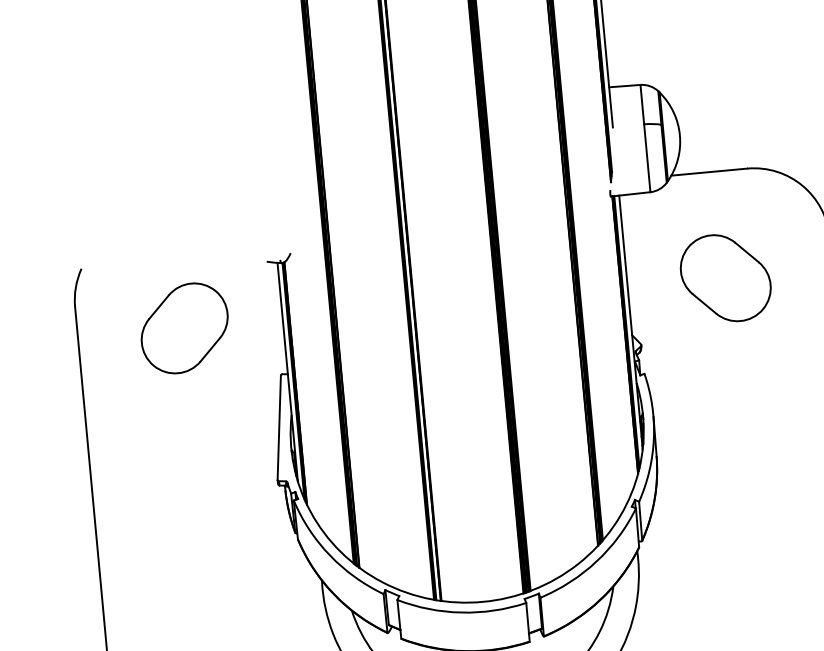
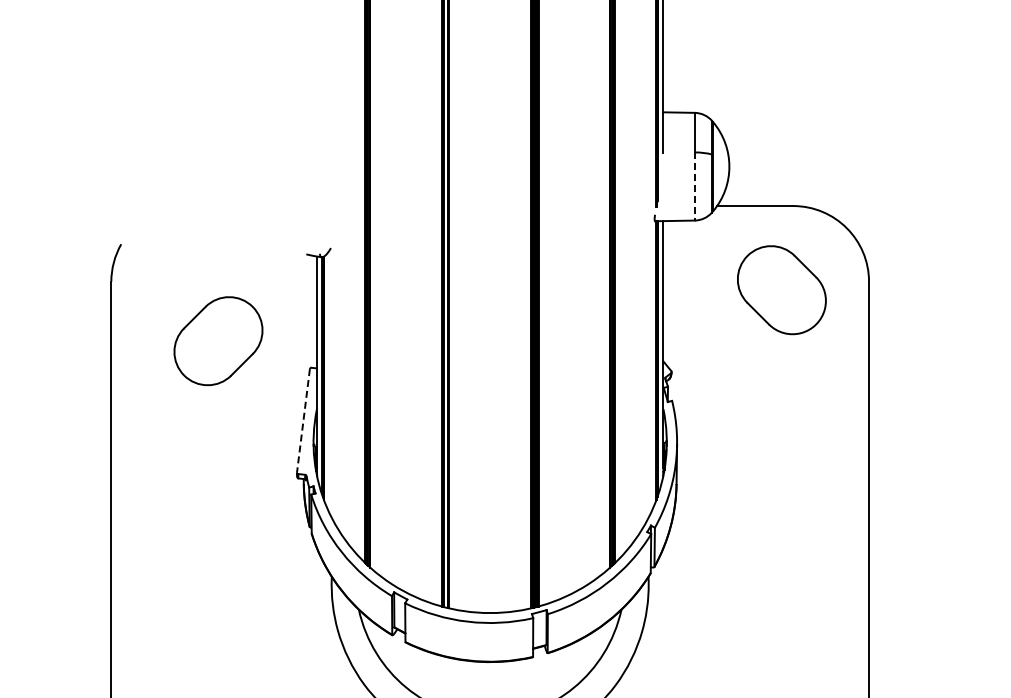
line: (647, 159) -> (694, 187), solid -> dashed
part: (725, 277) -> (781, 289), moved
part: (184, 327) -> (218, 340), moved
line: (279, 428) -> (303, 421), solid -> dashed

